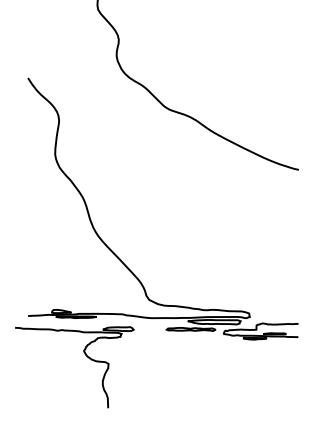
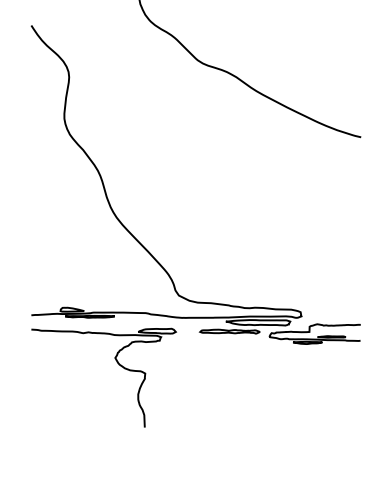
part: (85, 355) -> (117, 363), moved

